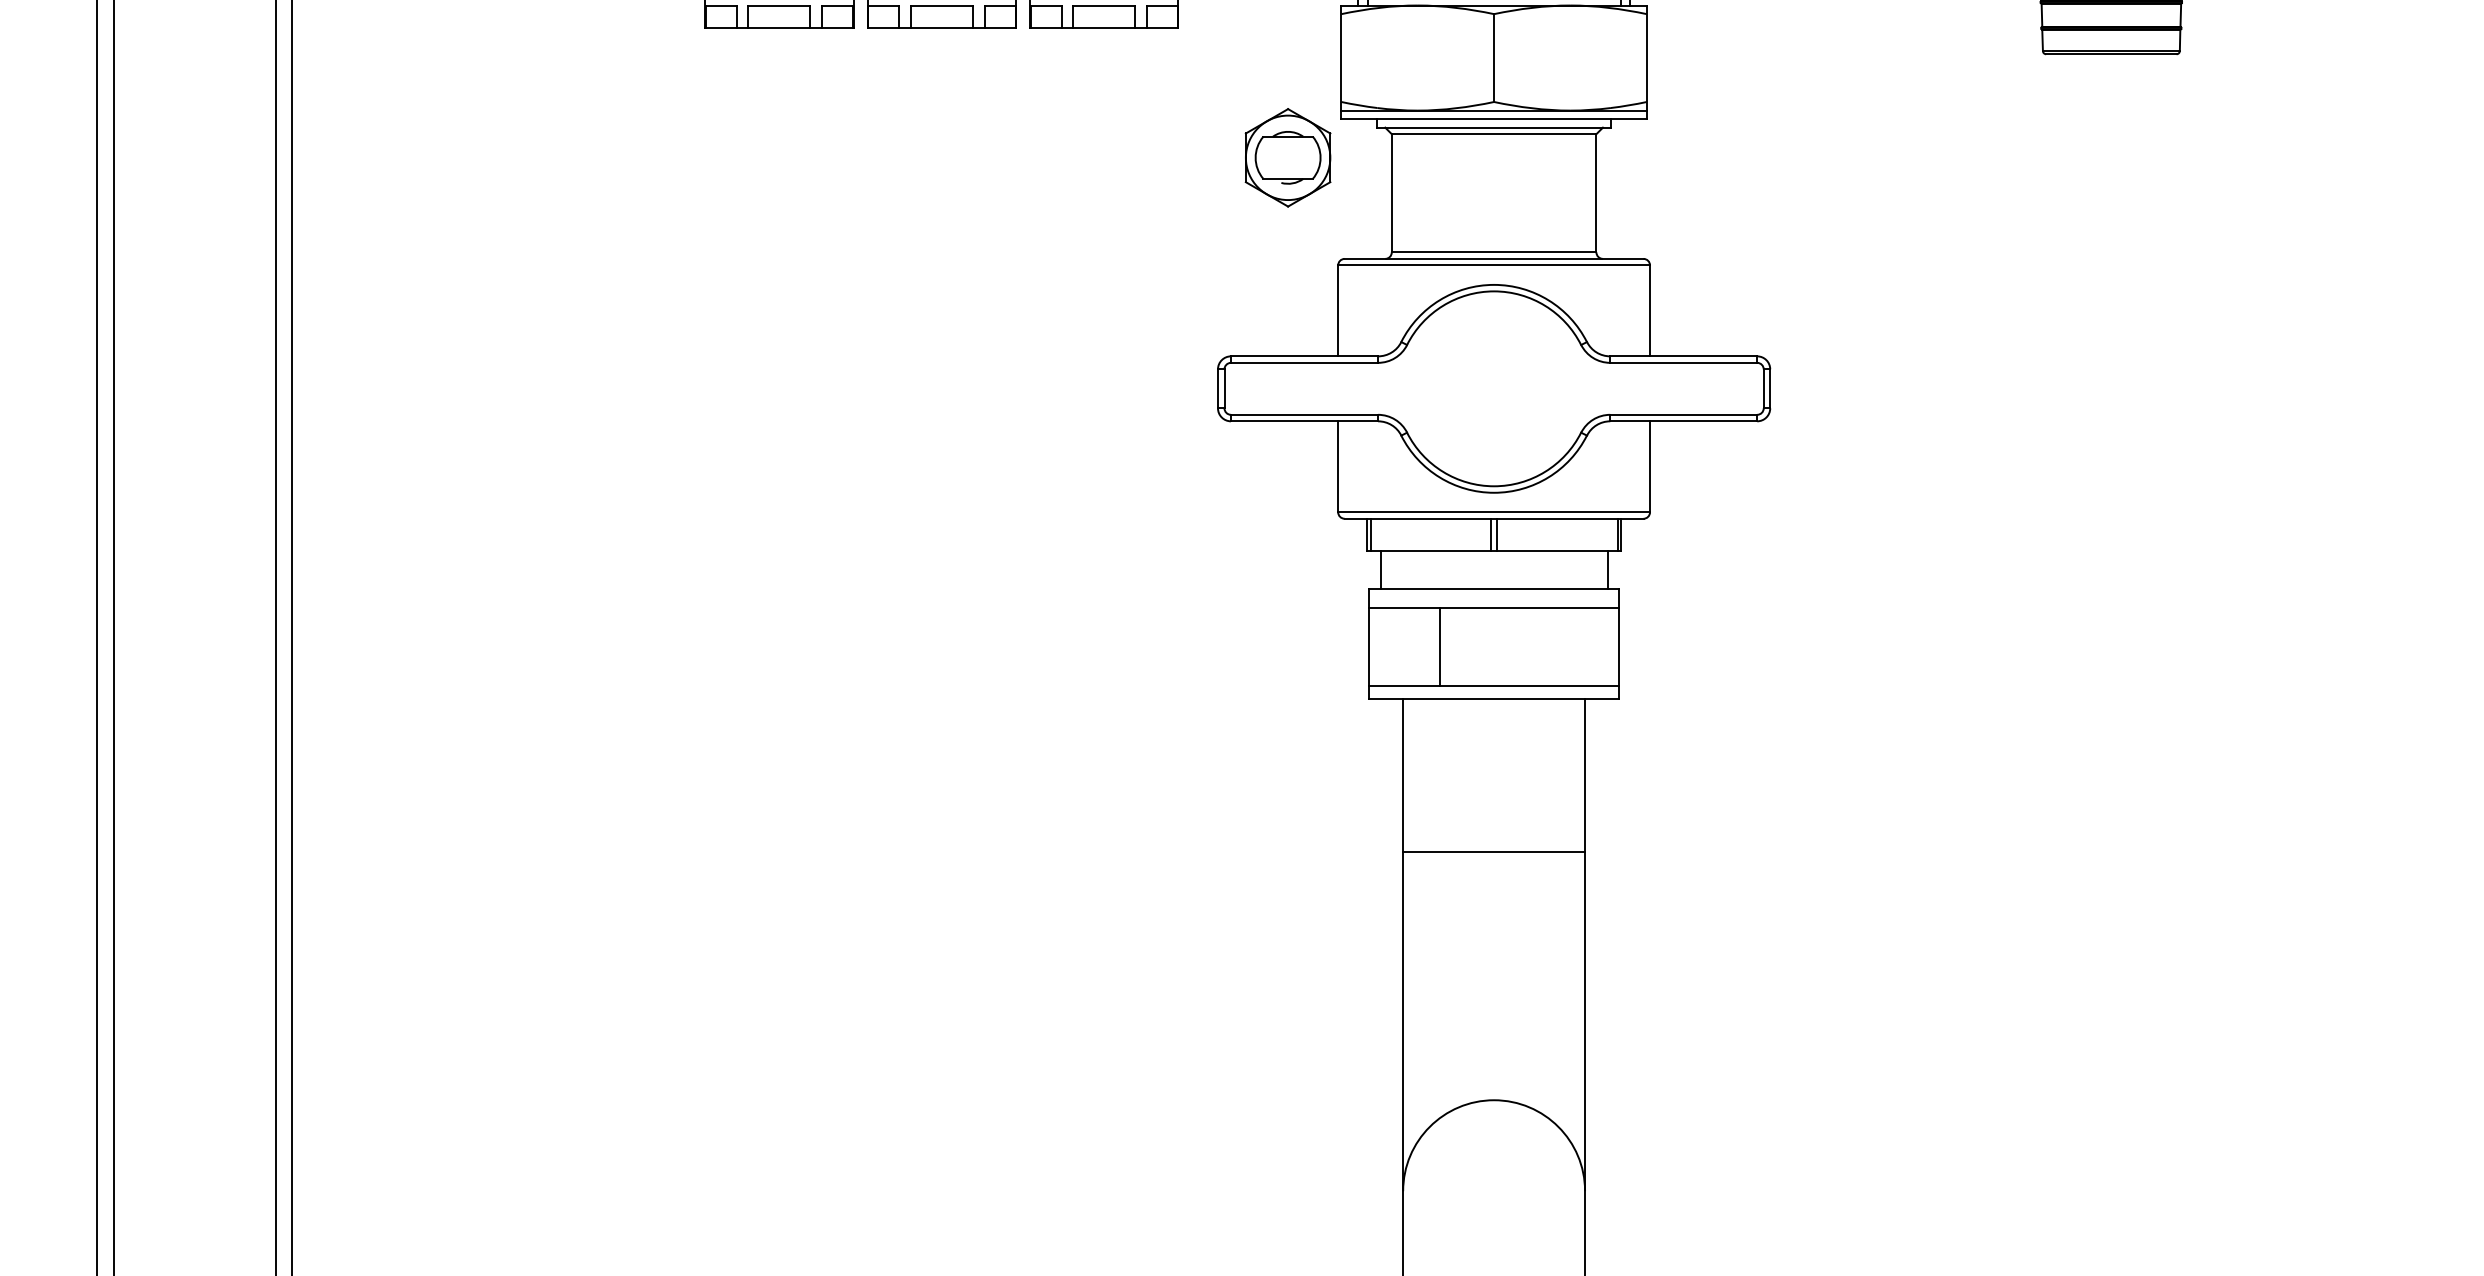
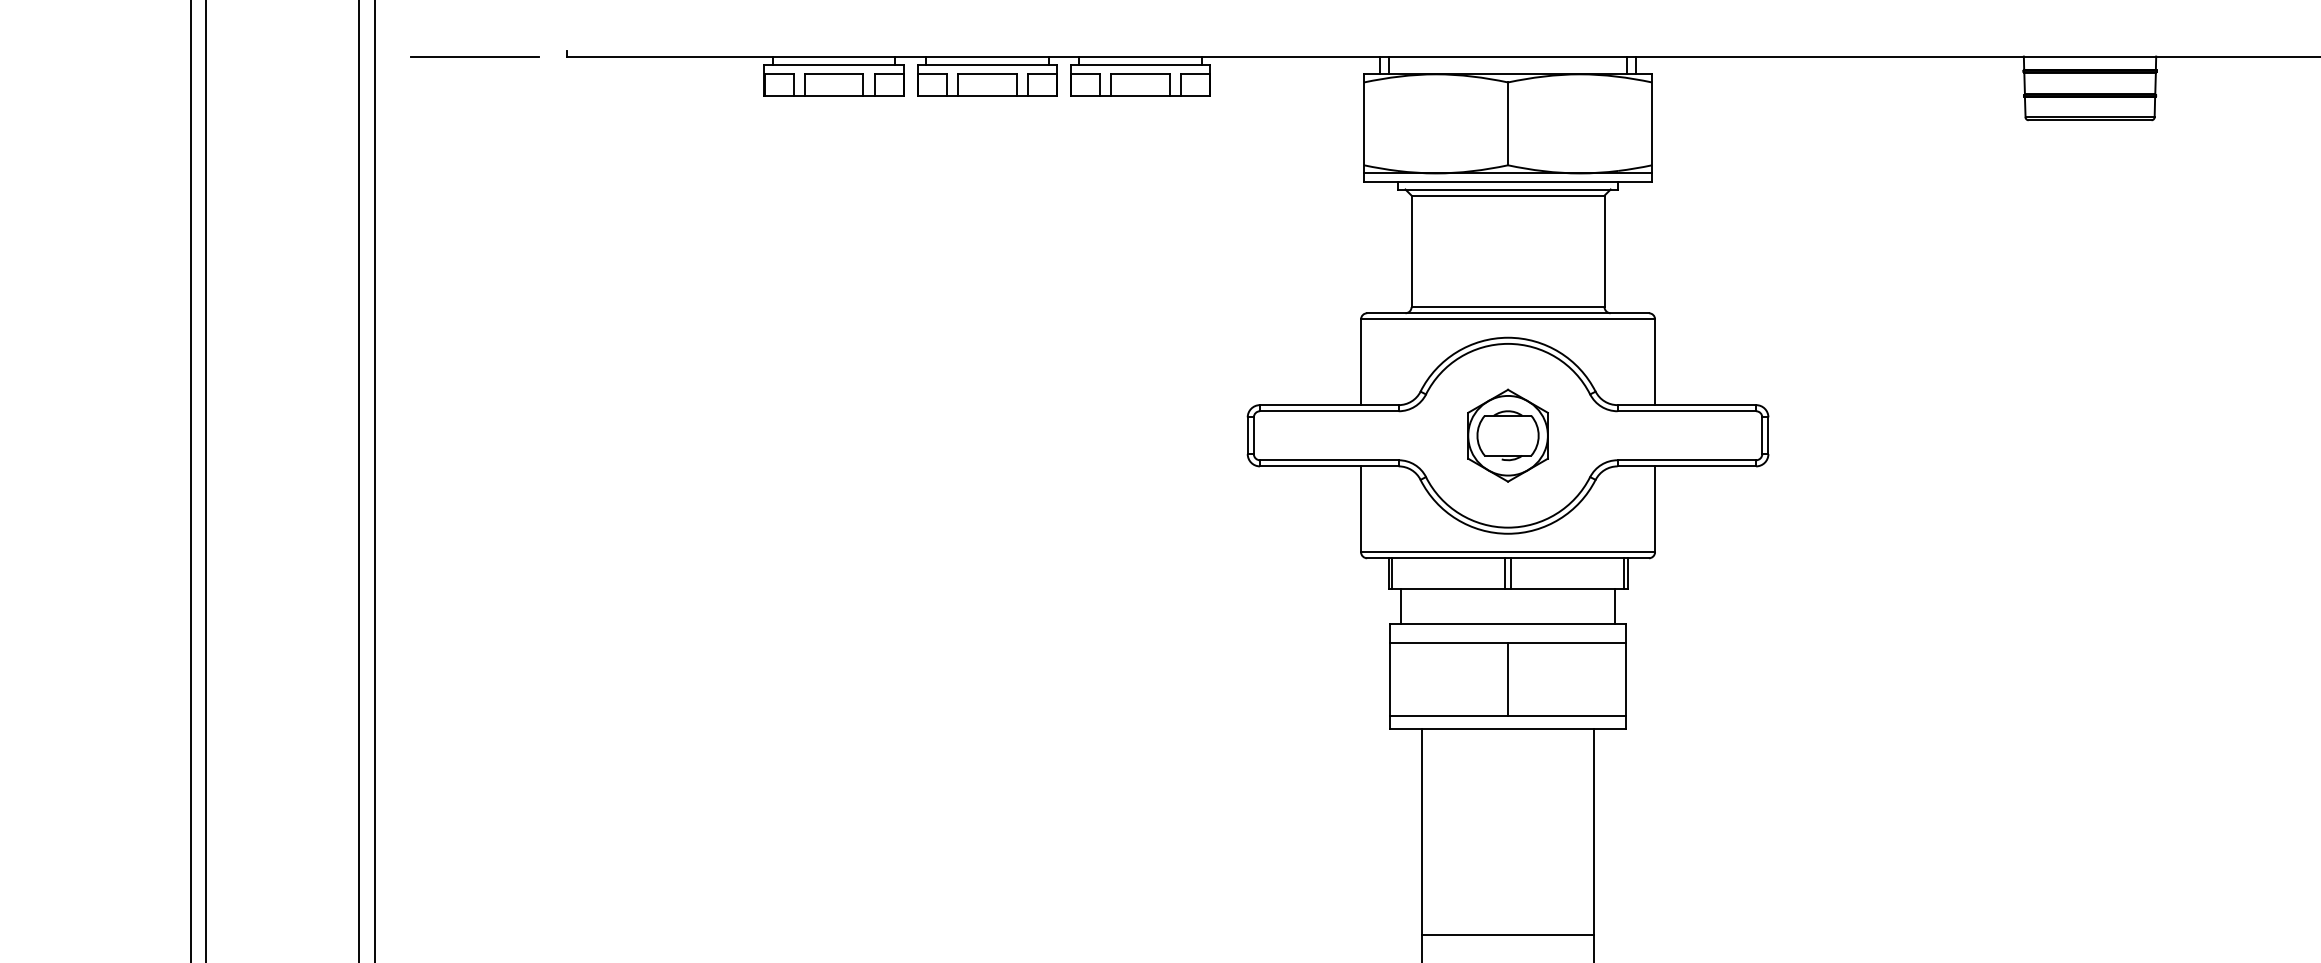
part: (1287, 157) -> (1507, 435), moved
line: (1440, 647) -> (1508, 679), moved
line: (1494, 852) -> (1508, 935), moved

